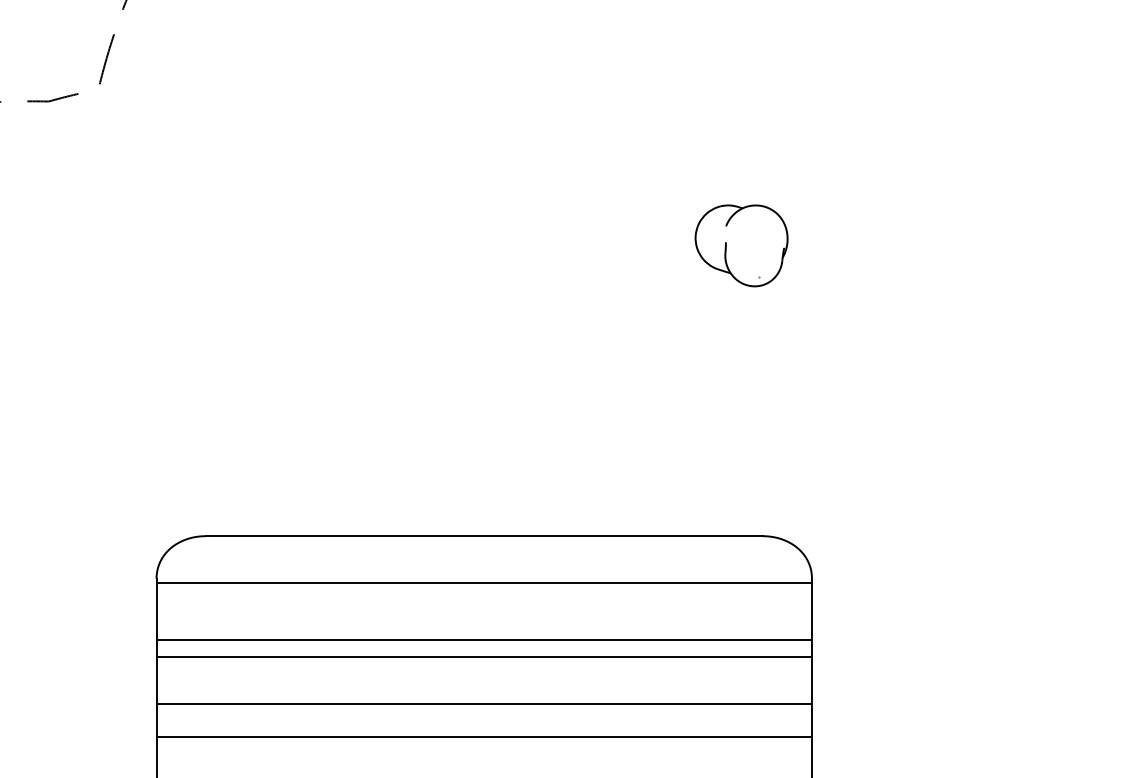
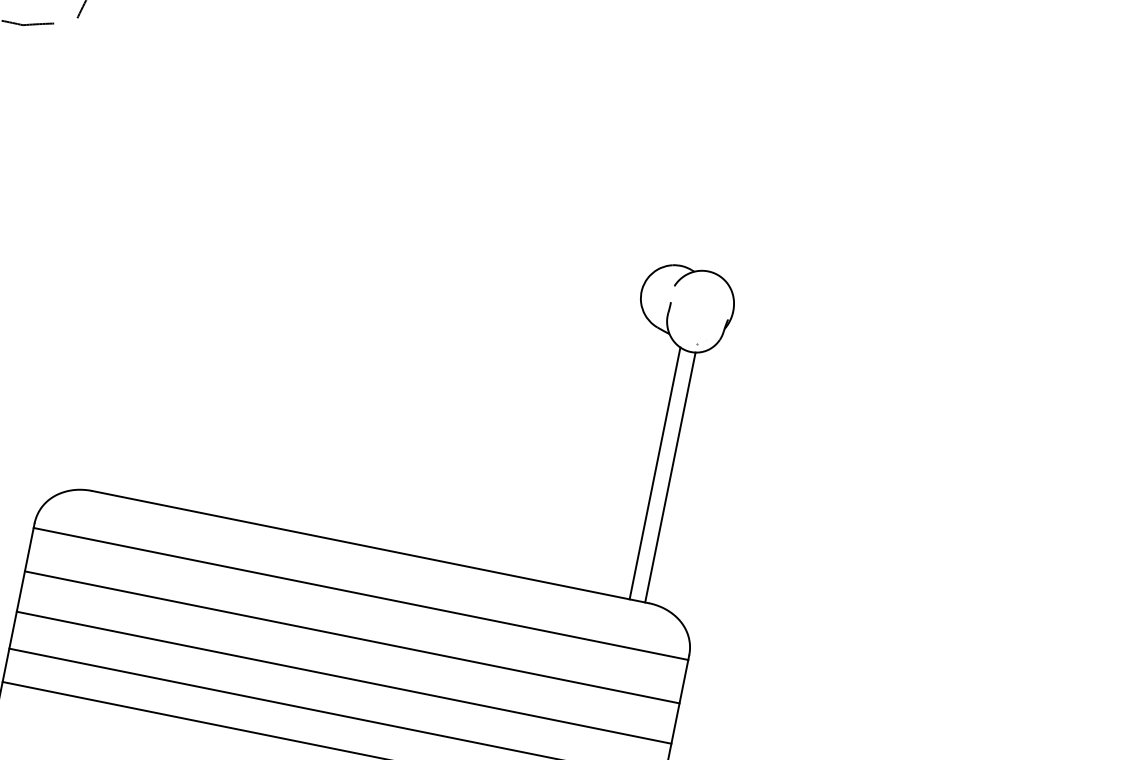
line: (743, 410) -> (654, 473), added
line: (759, 411) -> (670, 477), added
line: (483, 640) -> (343, 678), moved
line: (483, 656) -> (351, 637), moved

